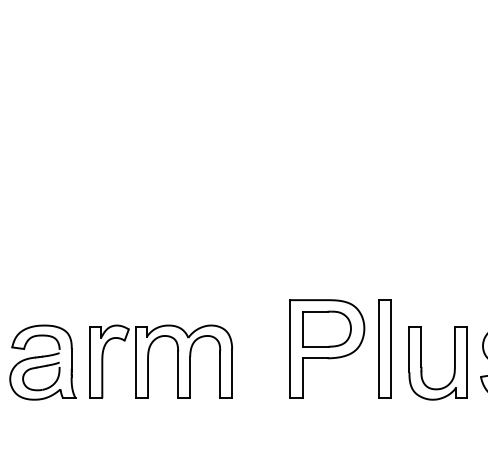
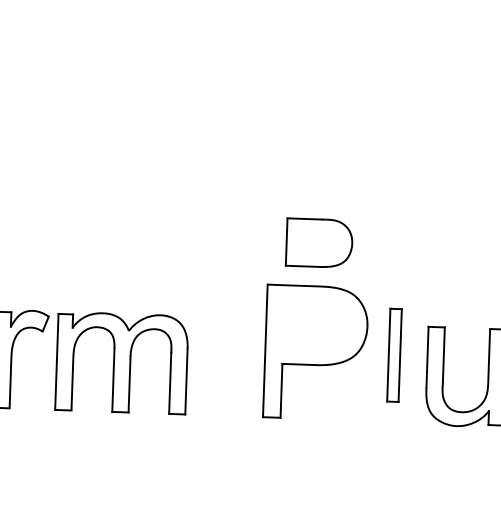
part: (326, 328) -> (319, 242), moved
part: (384, 348) -> (393, 354), size x0.7

